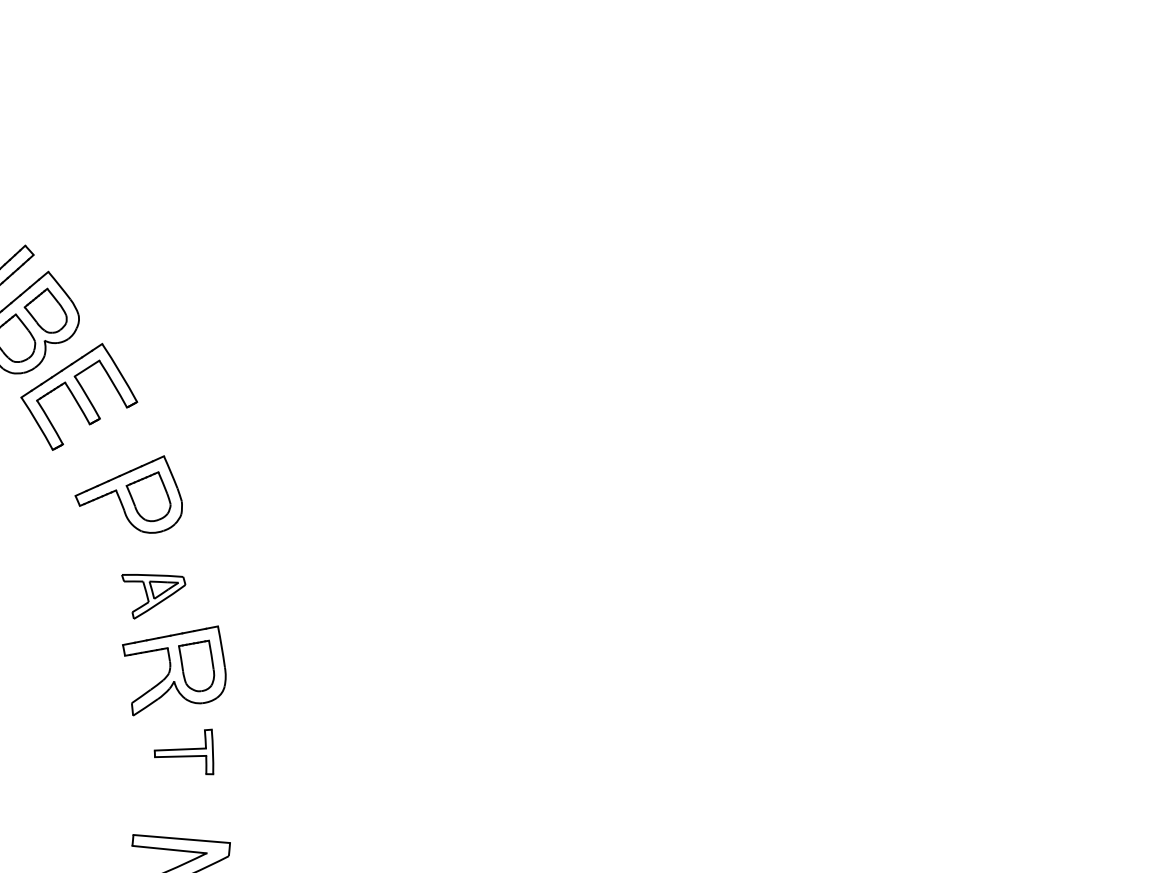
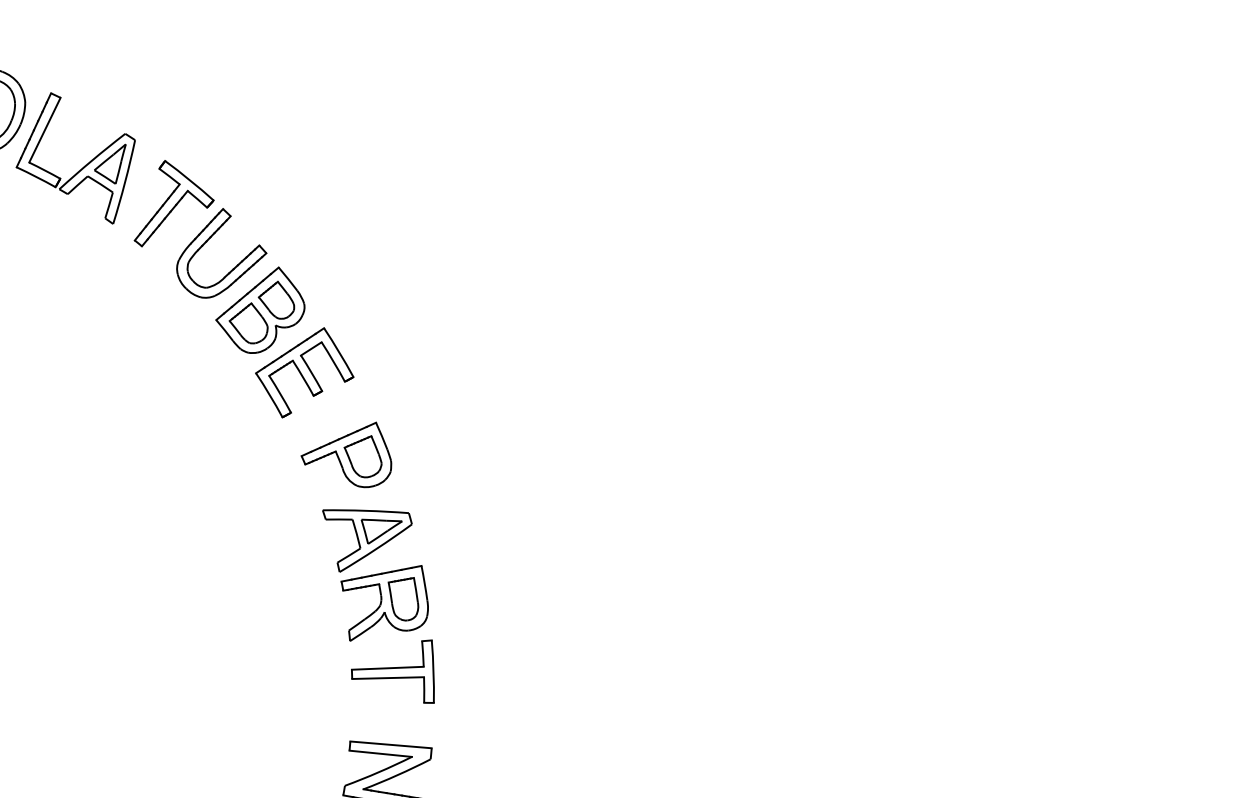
part: (153, 596) -> (367, 540), size x1.67
part: (183, 751) -> (392, 671), size x1.67

